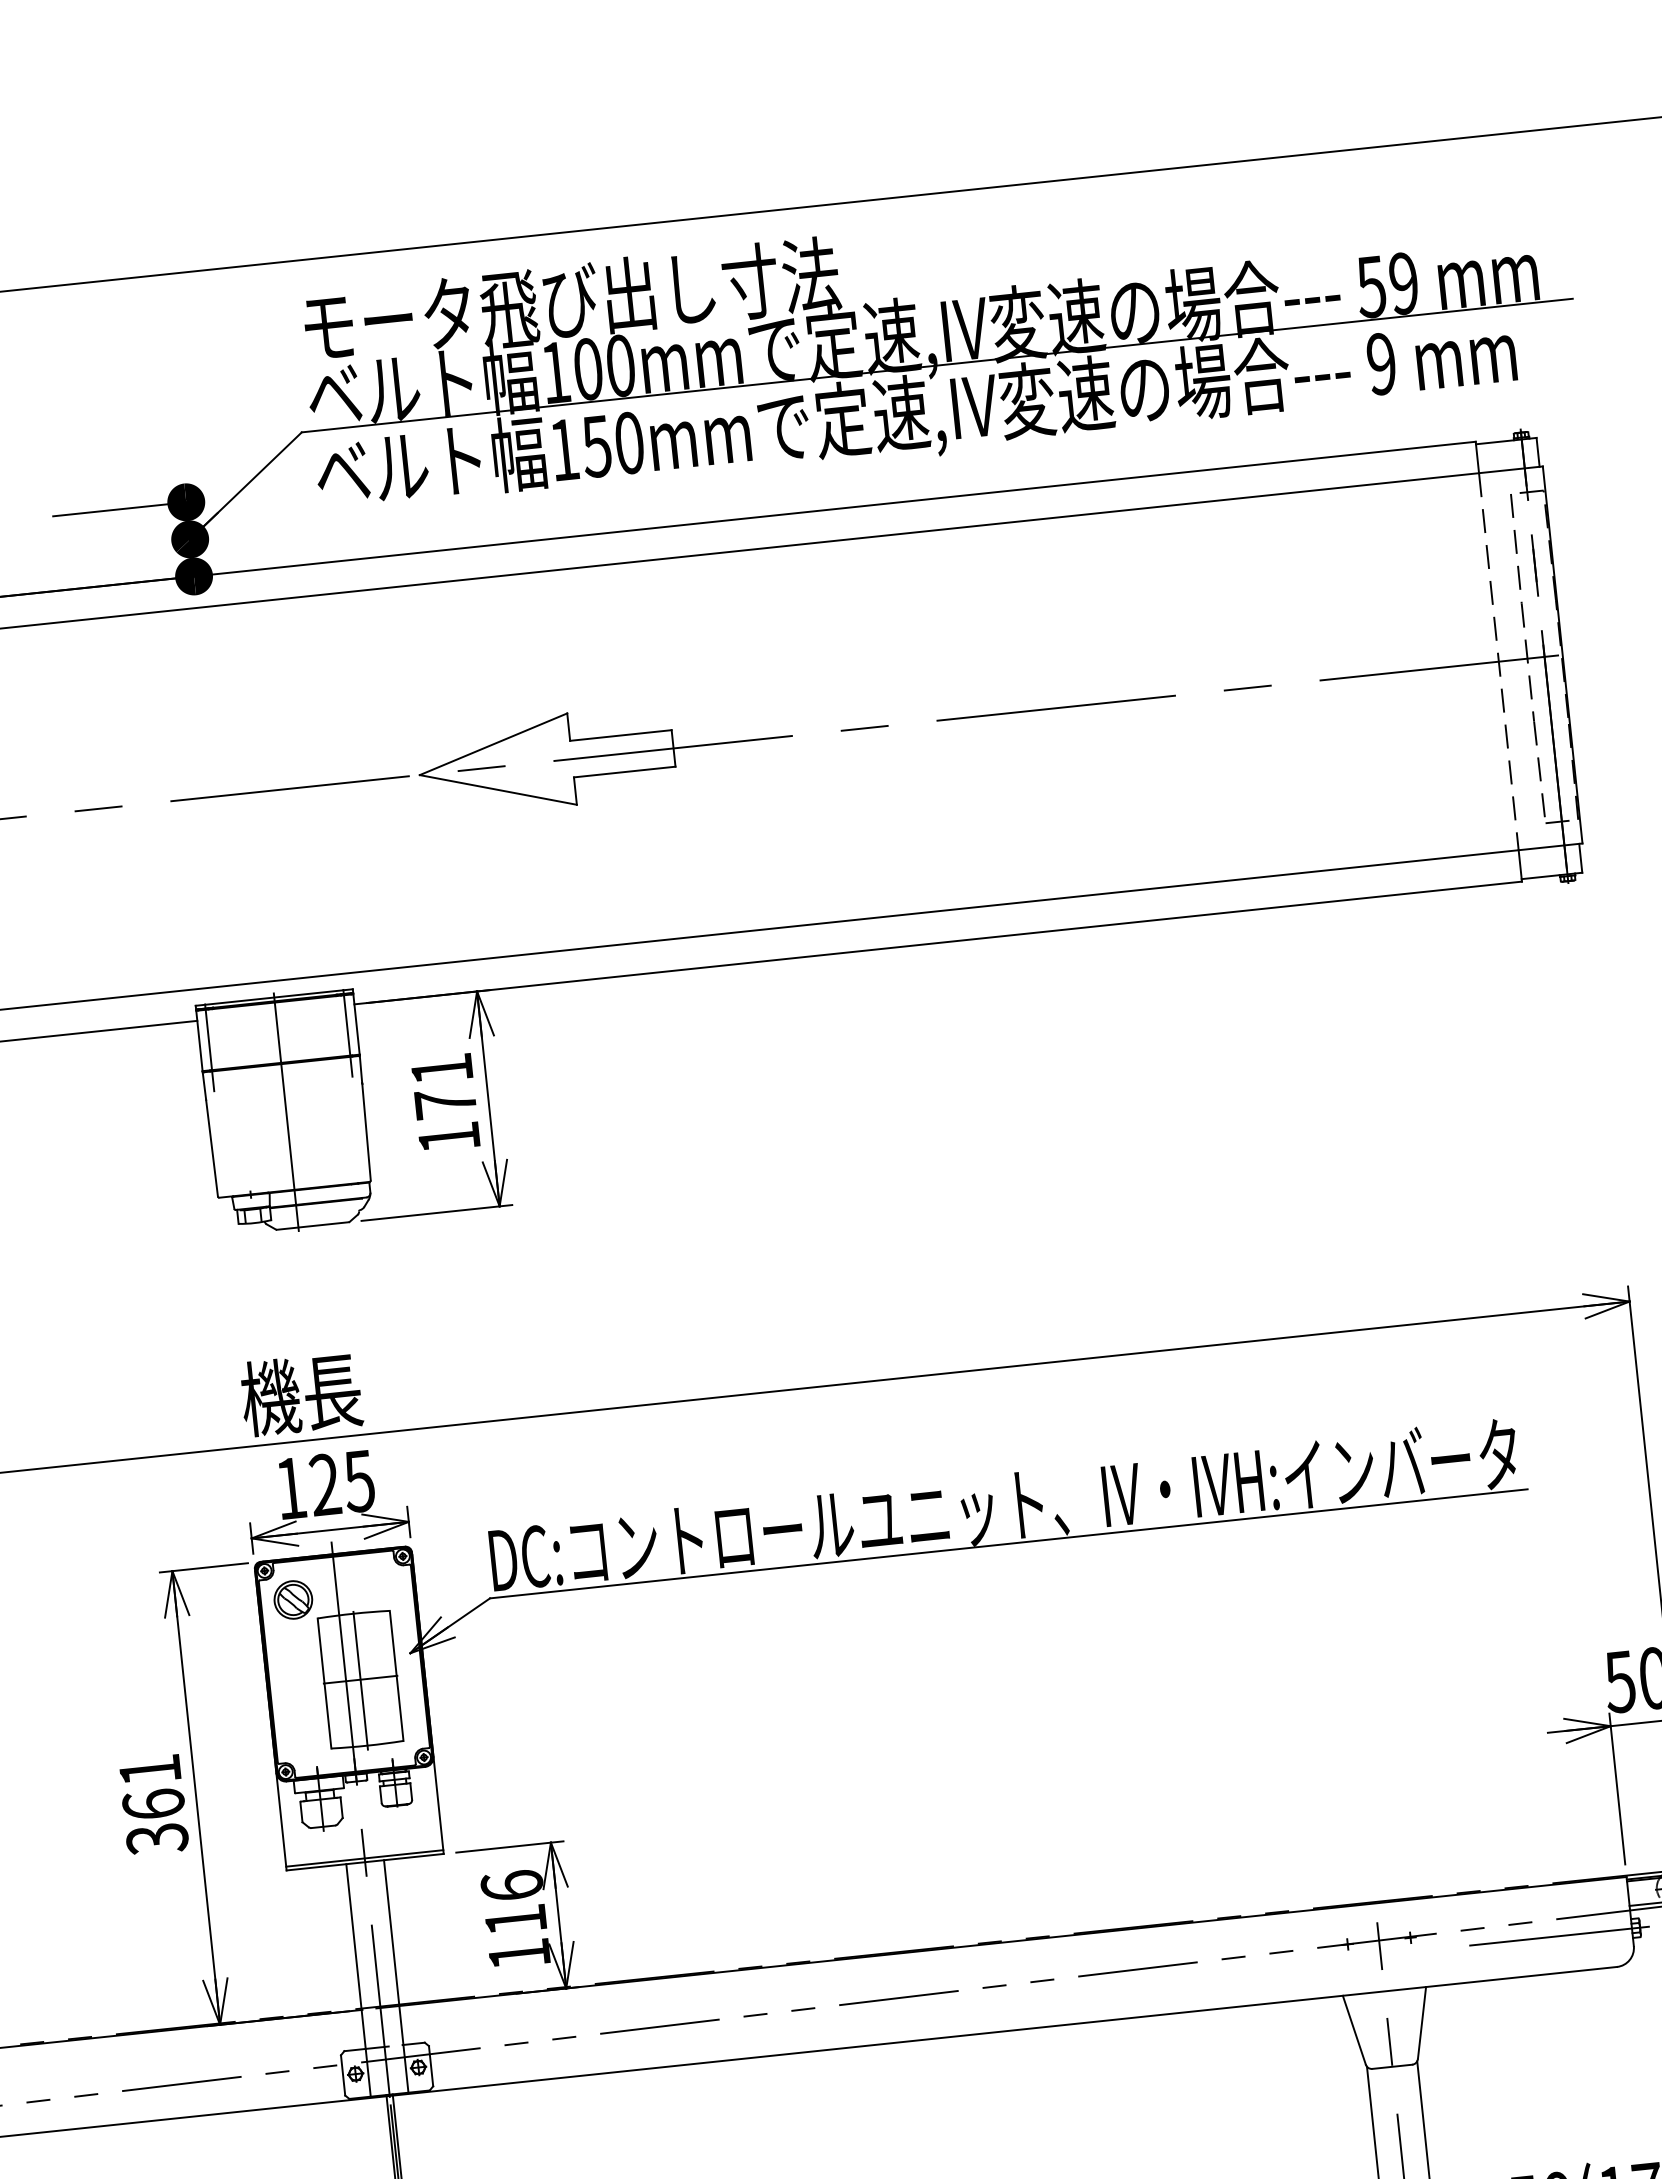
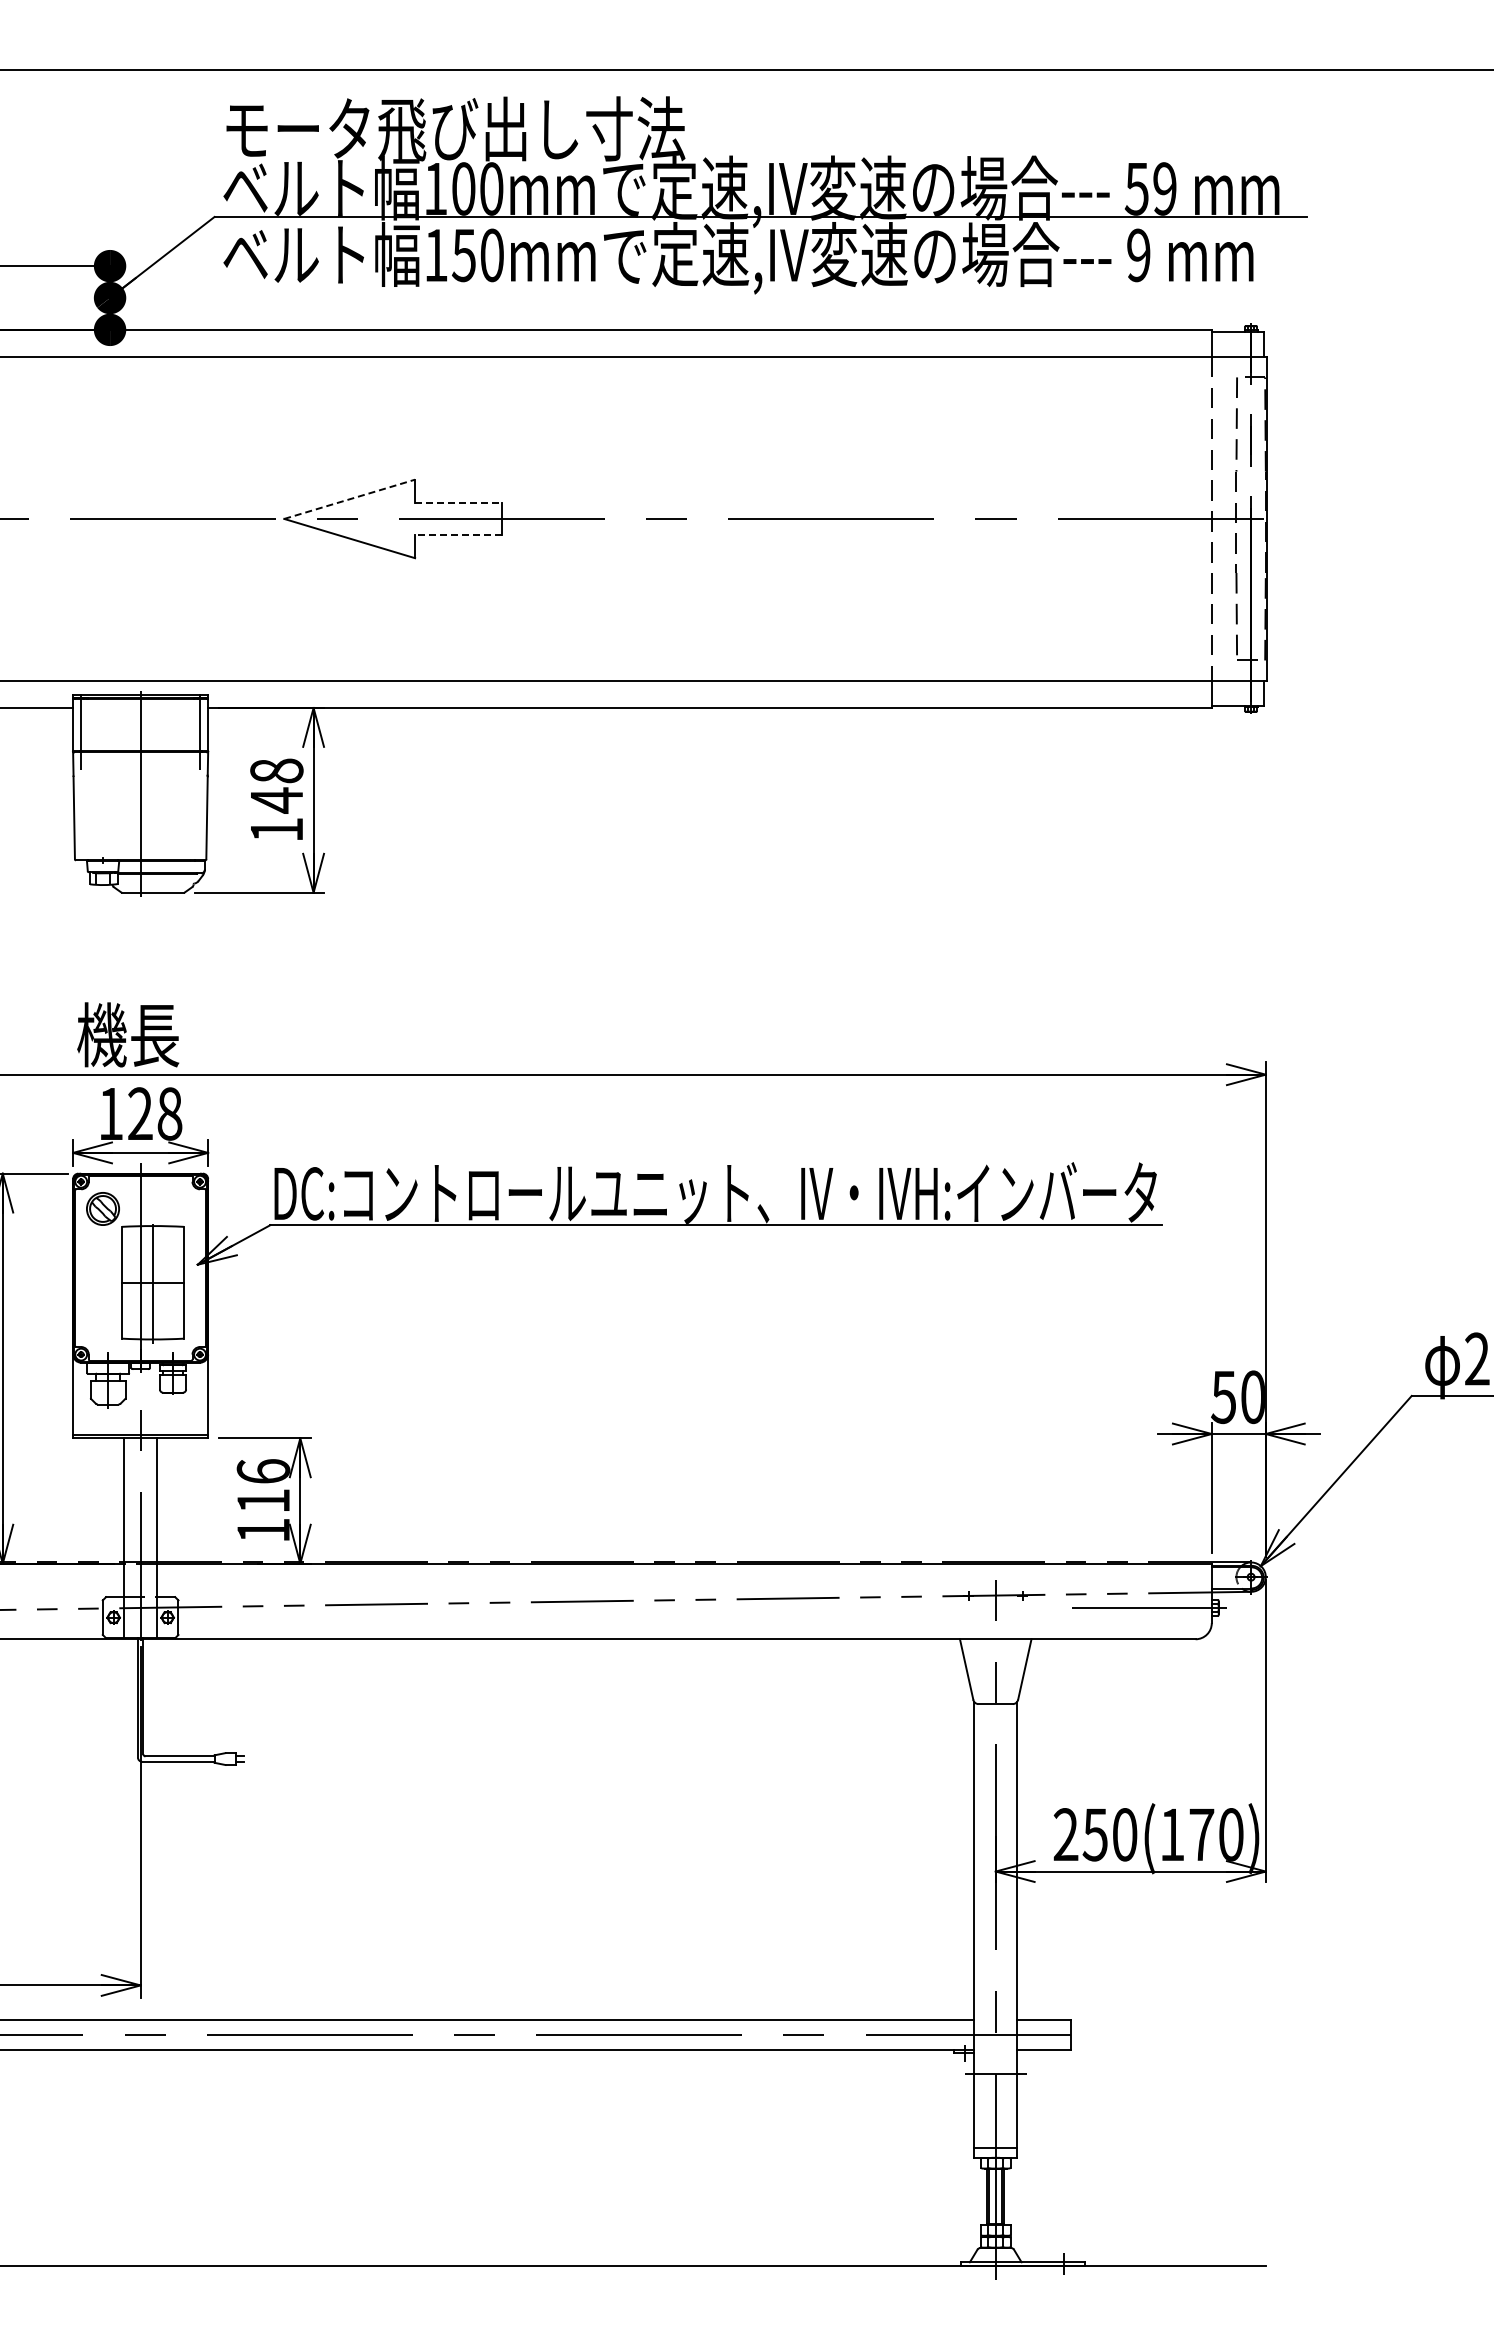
line: (620, 735) -> (458, 503), solid -> dashed
line: (494, 744) -> (350, 499), solid -> dashed
line: (624, 771) -> (458, 534), solid -> dashed
text: (443, 1086) -> (276, 785), 171 -> 148
text: (359, 1480) -> (169, 1113), 125 -> 128

